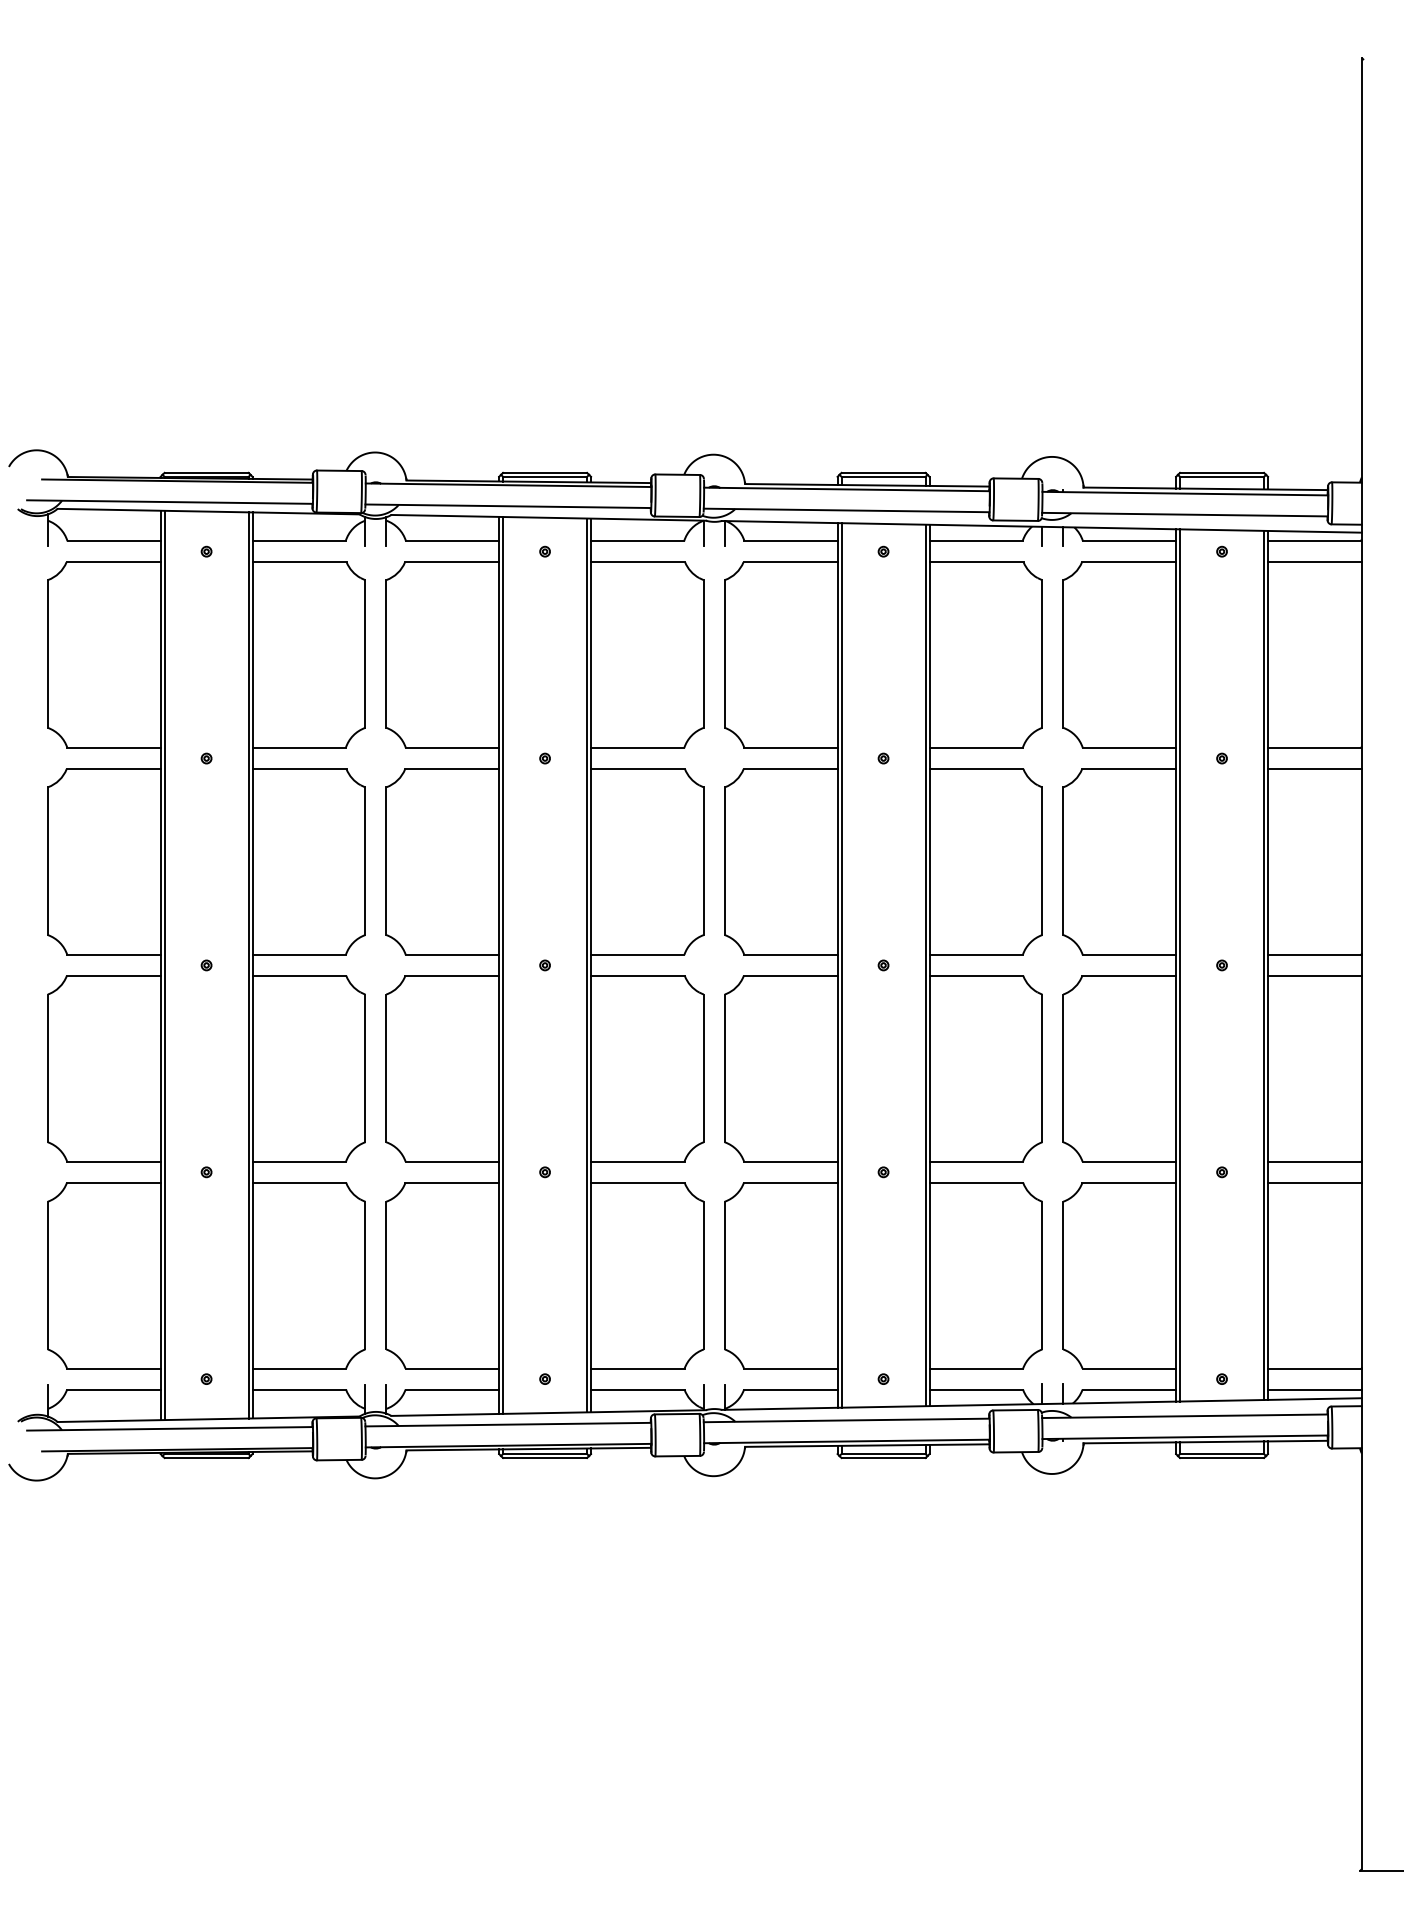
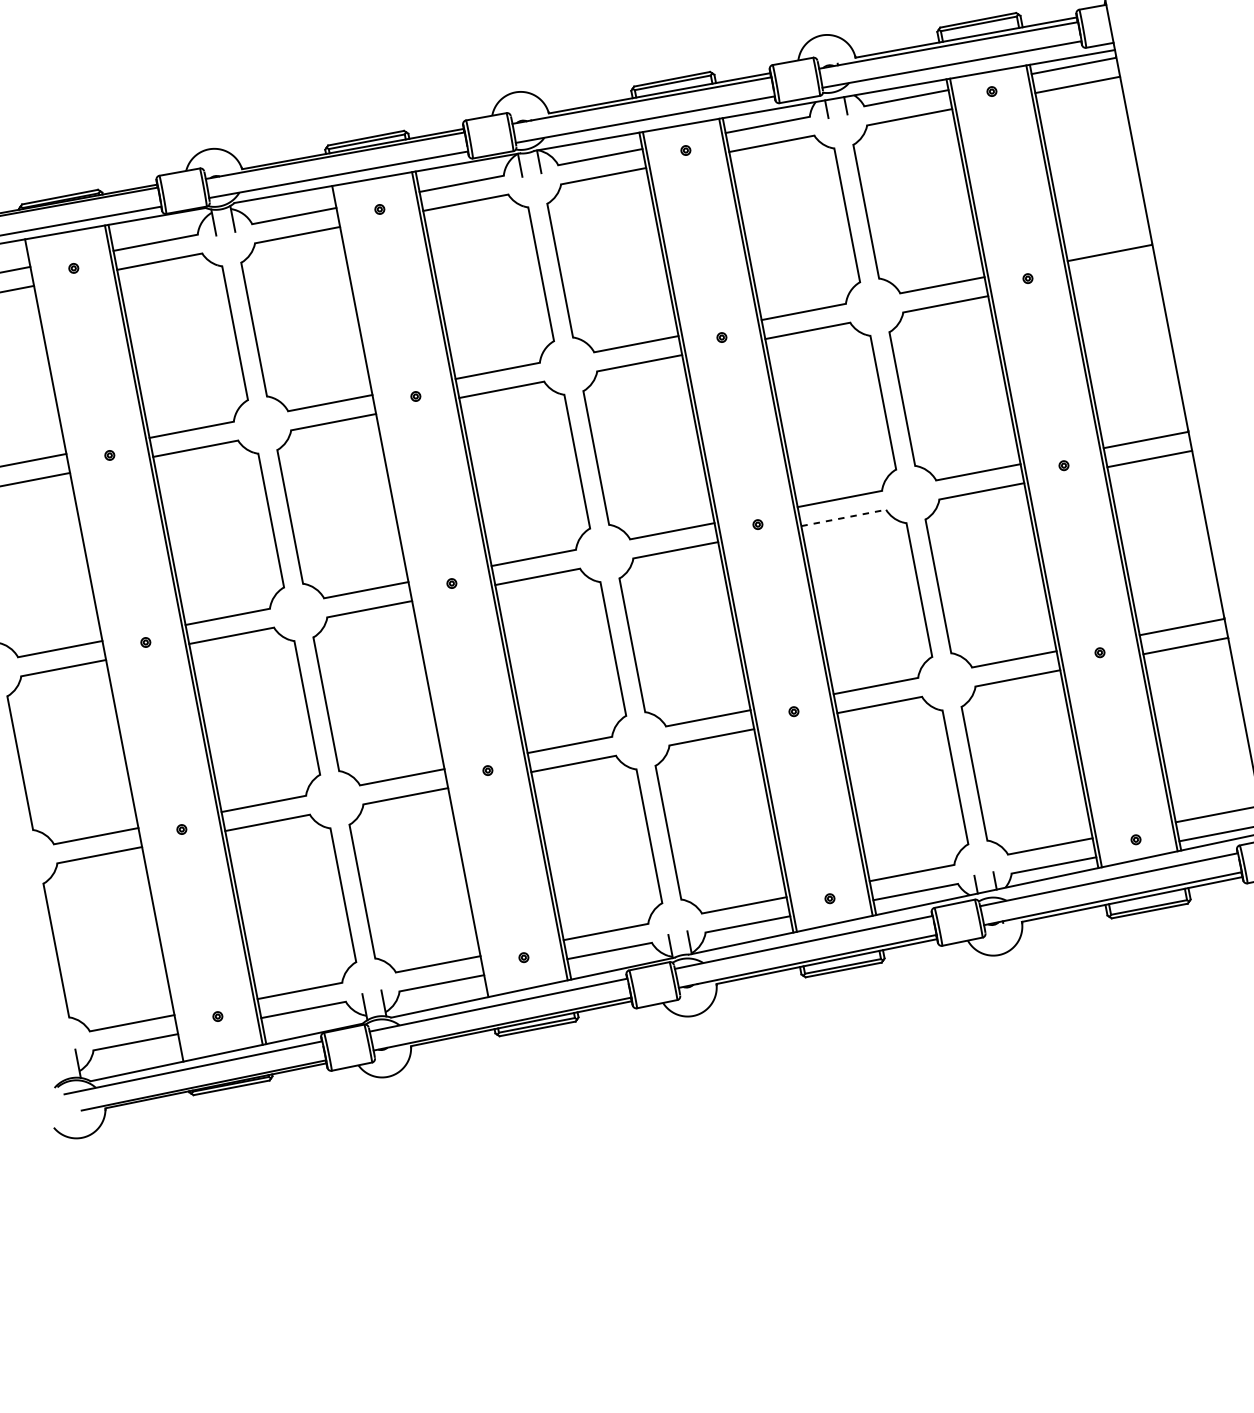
line: (1314, 769) -> (1113, 272), removed
line: (164, 965) -> (107, 649), removed
line: (503, 965) -> (414, 590), removed
line: (976, 975) -> (843, 517), solid -> dashed

